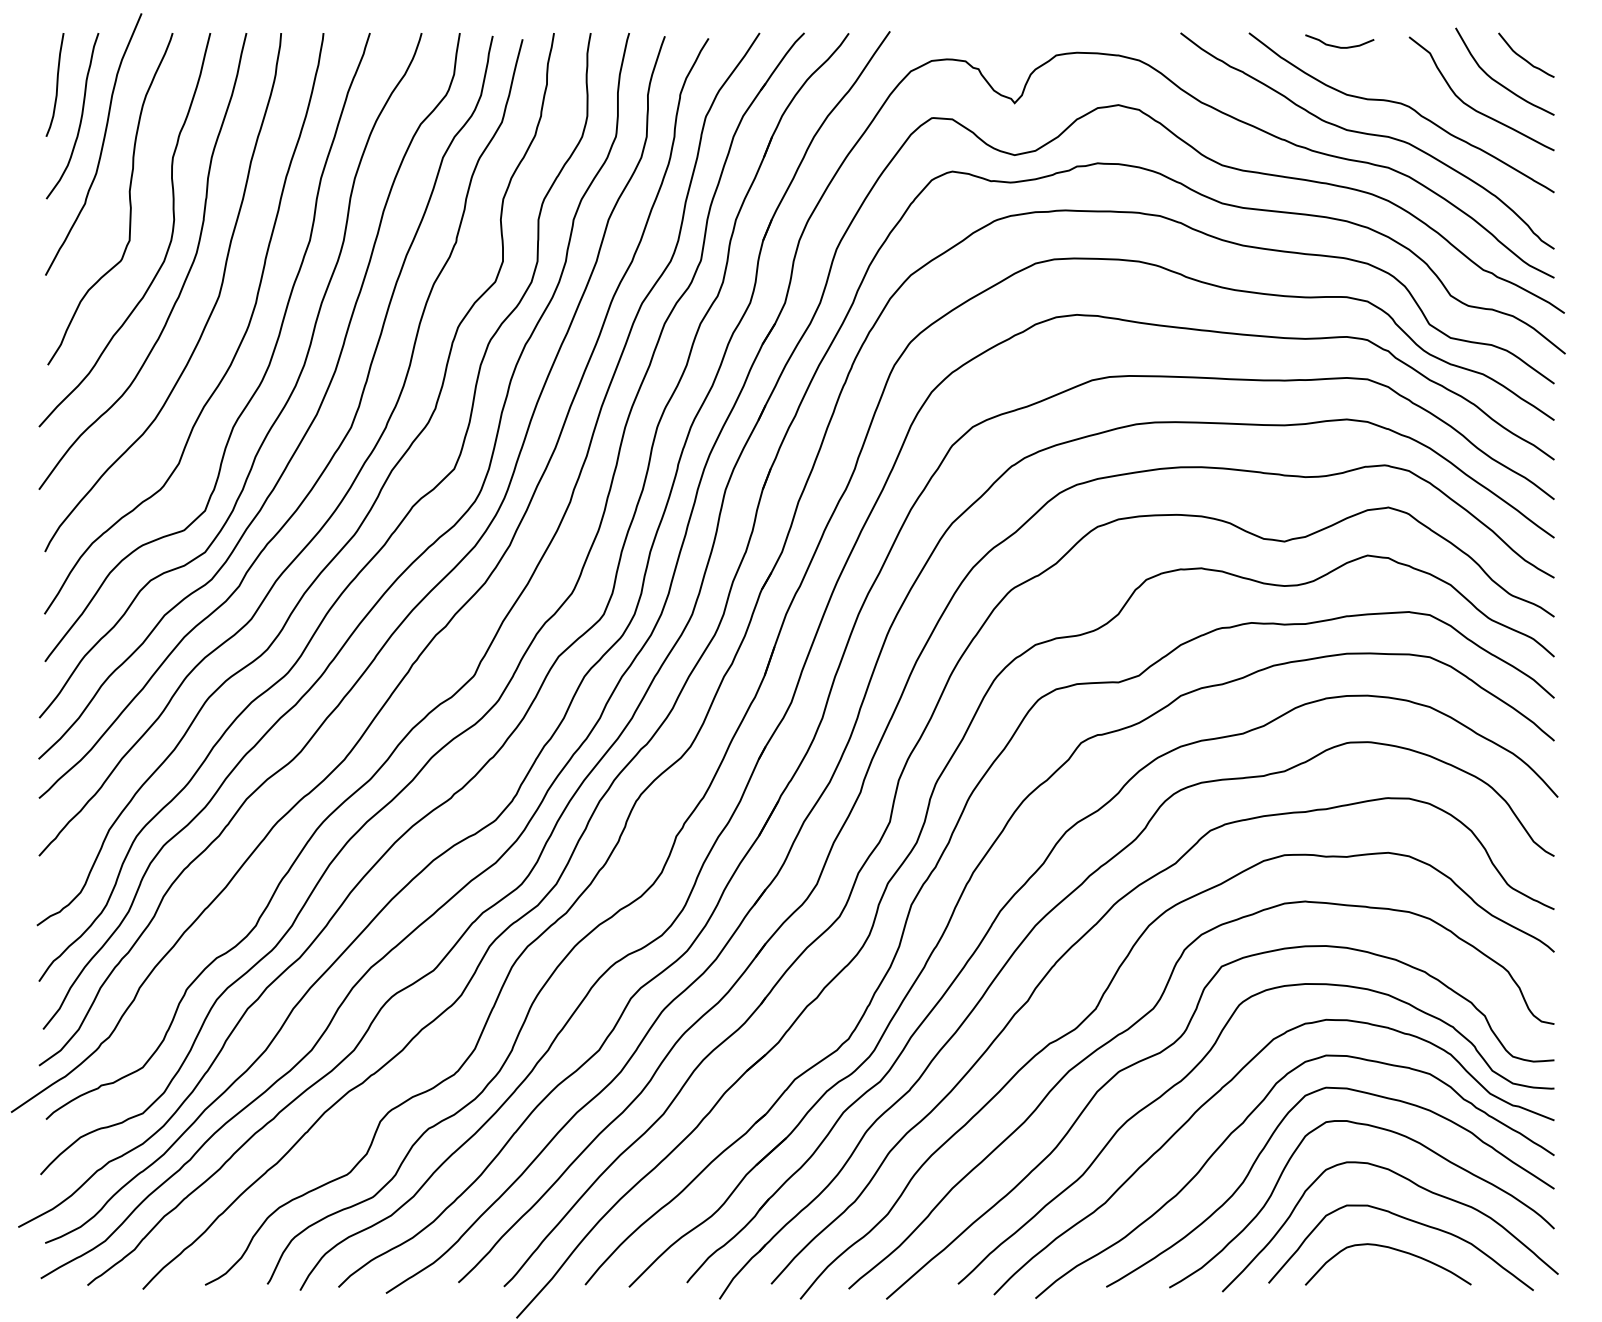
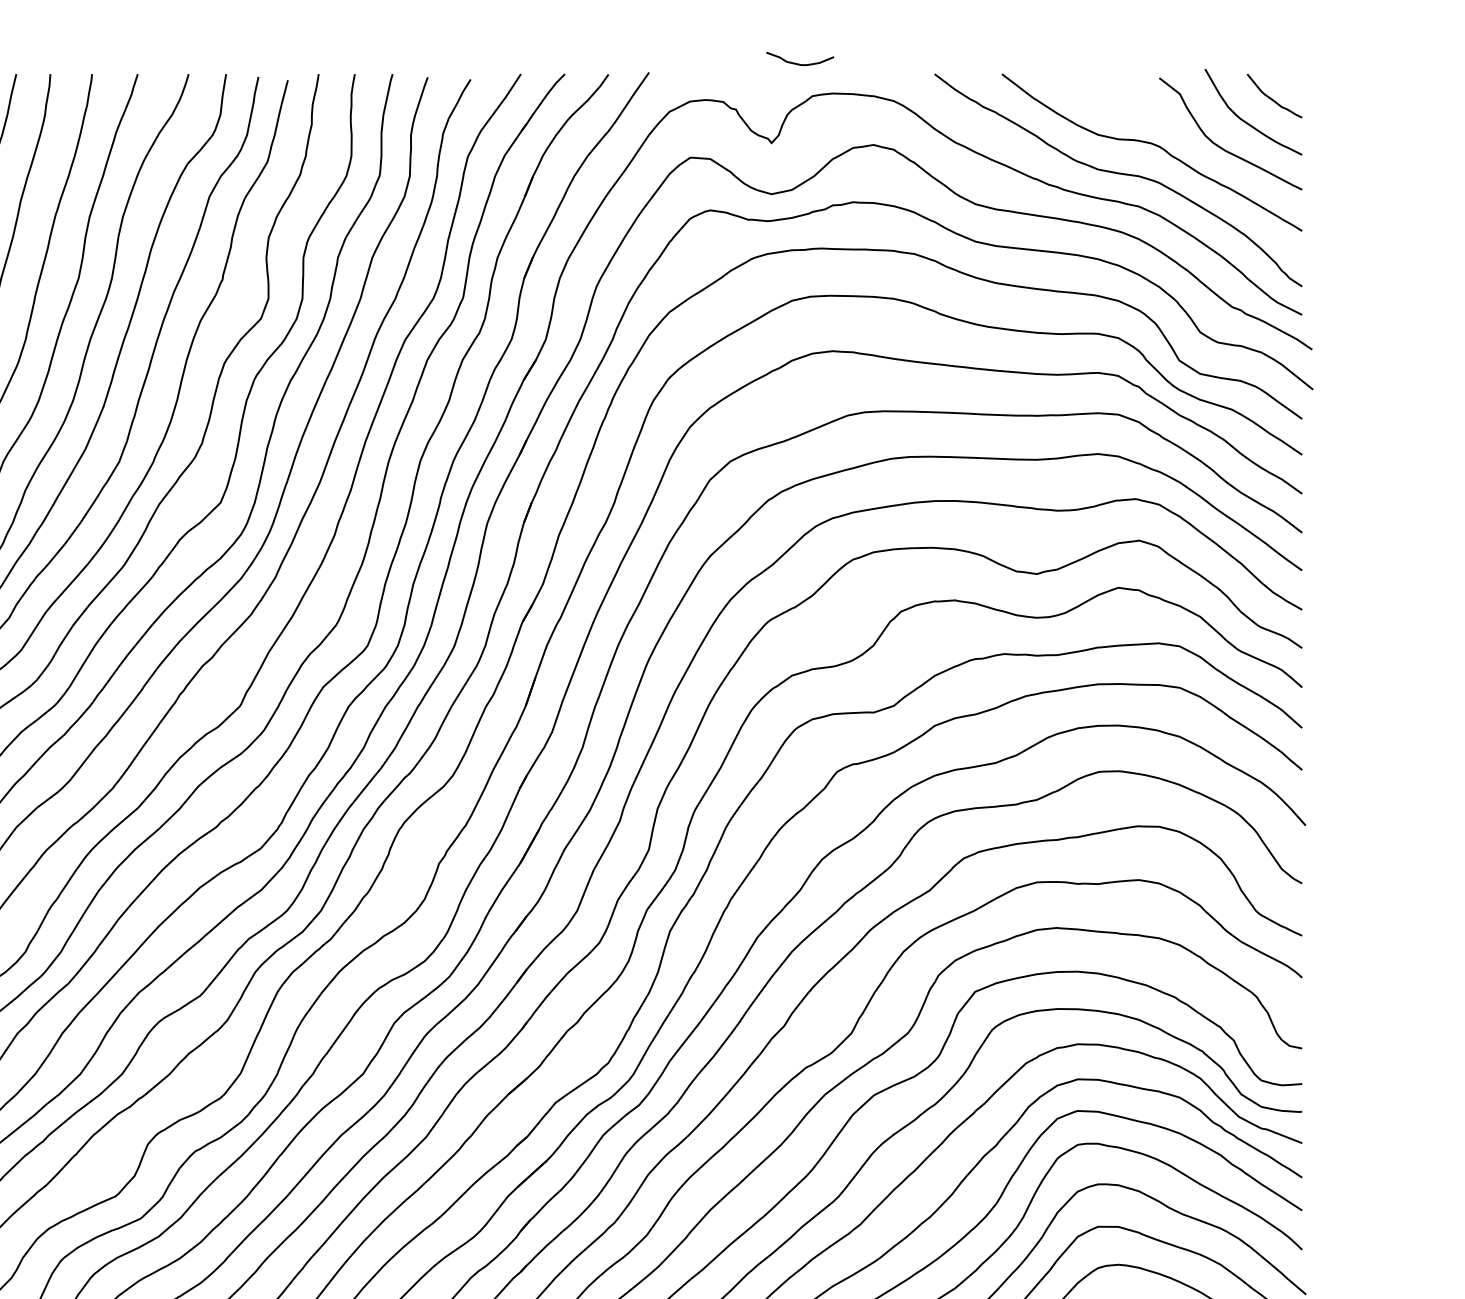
curve: (1339, 46) -> (799, 63), moved

